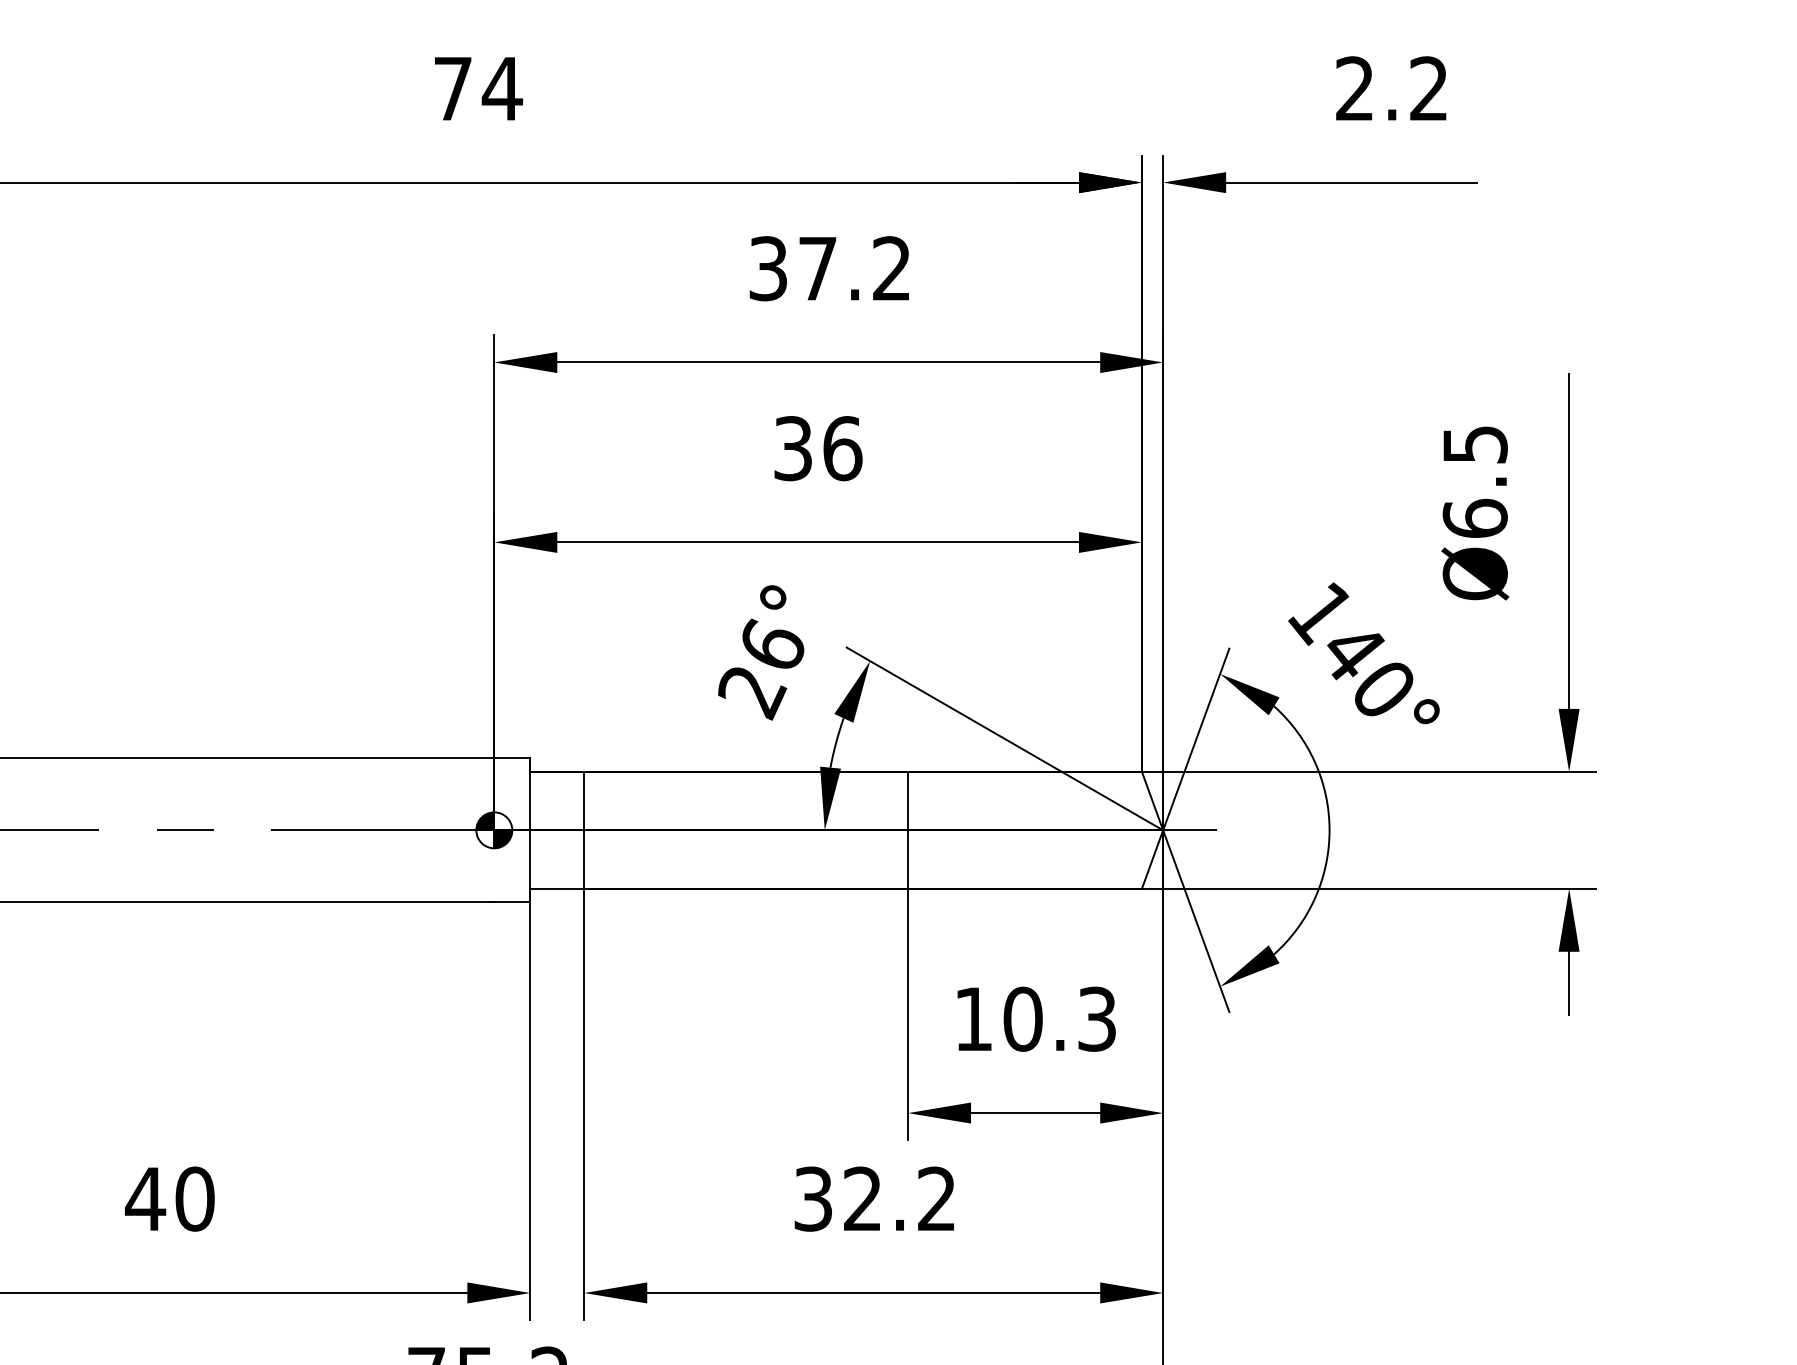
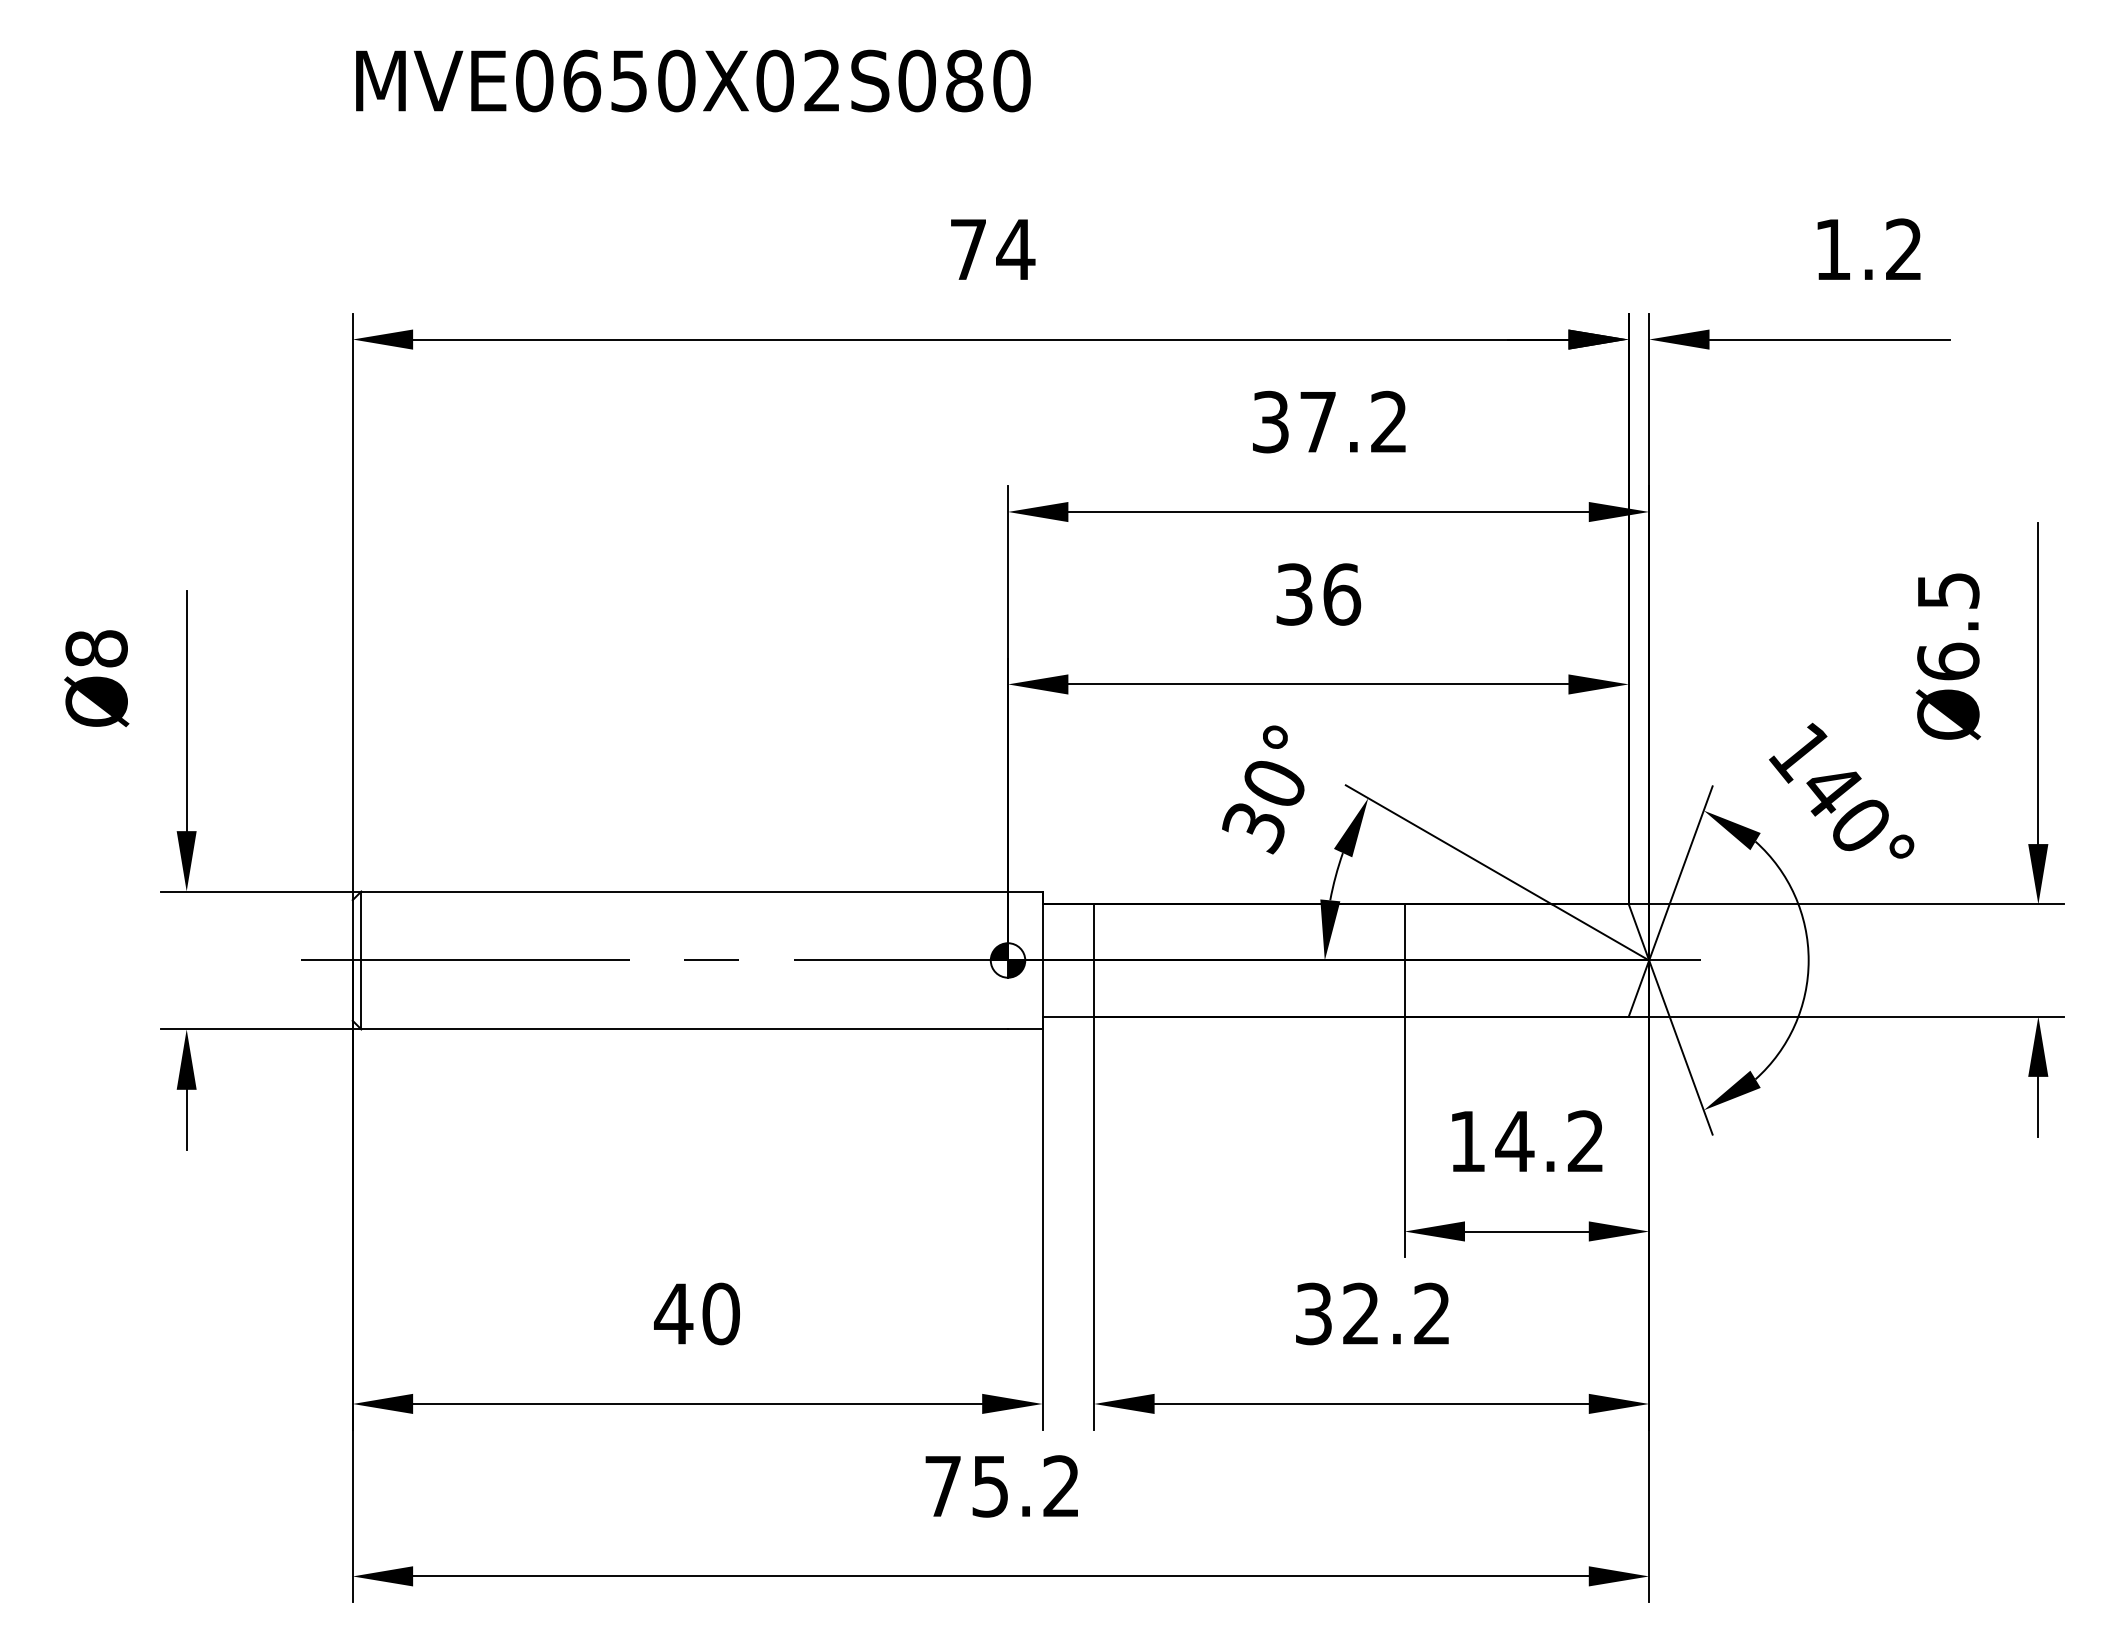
text: (1354, 87) -> (1832, 248), 2.2 -> 1.2
text: (760, 669) -> (1263, 806), 26° -> 30°
text: (1059, 1019) -> (1549, 1141), 10.3 -> 14.2

